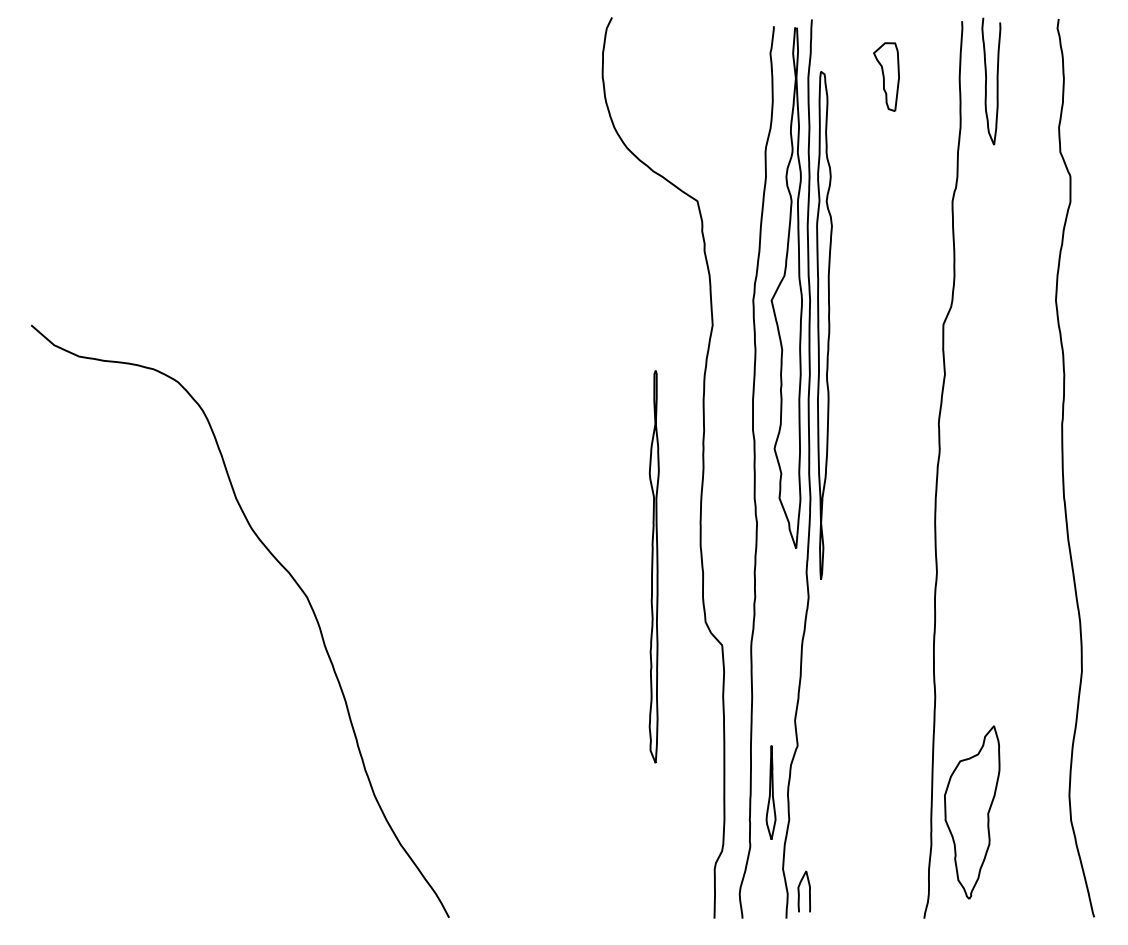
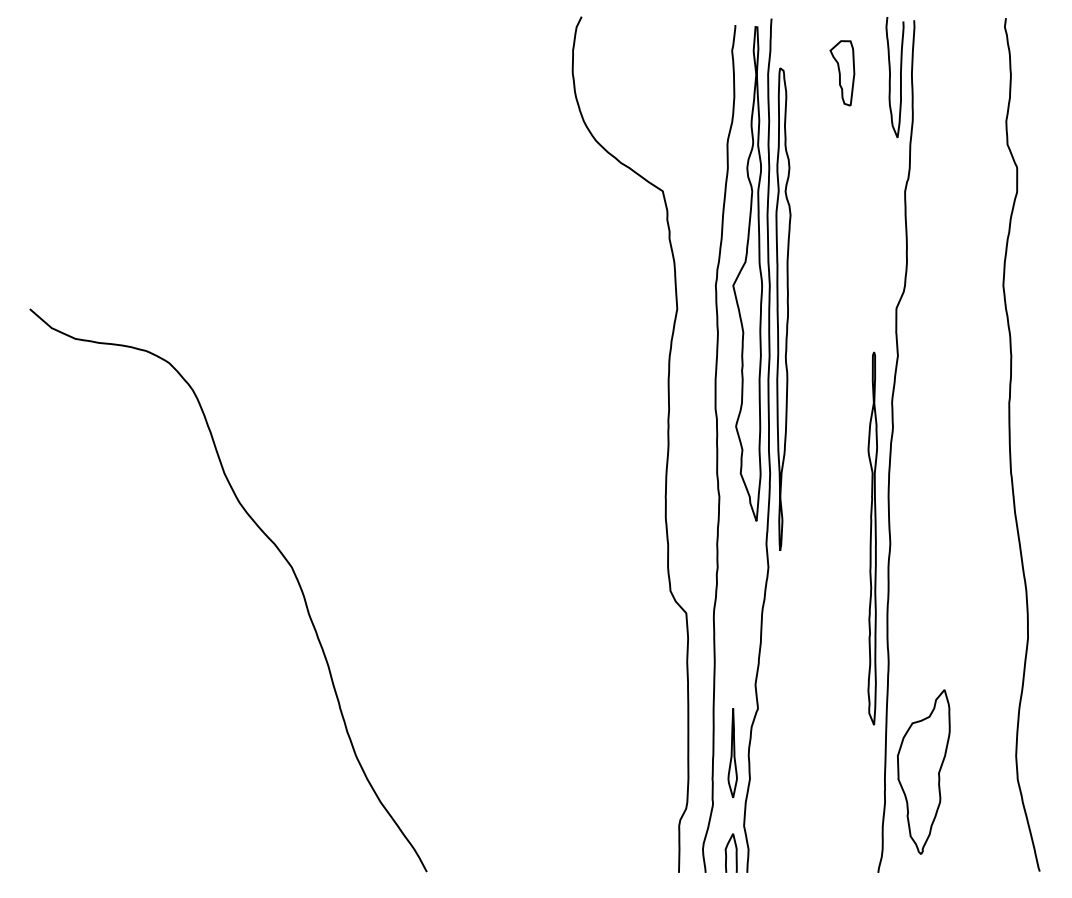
curve: (986, 81) -> (890, 77), moved
part: (653, 566) -> (872, 538), moved
curve: (799, 890) -> (726, 852), moved

